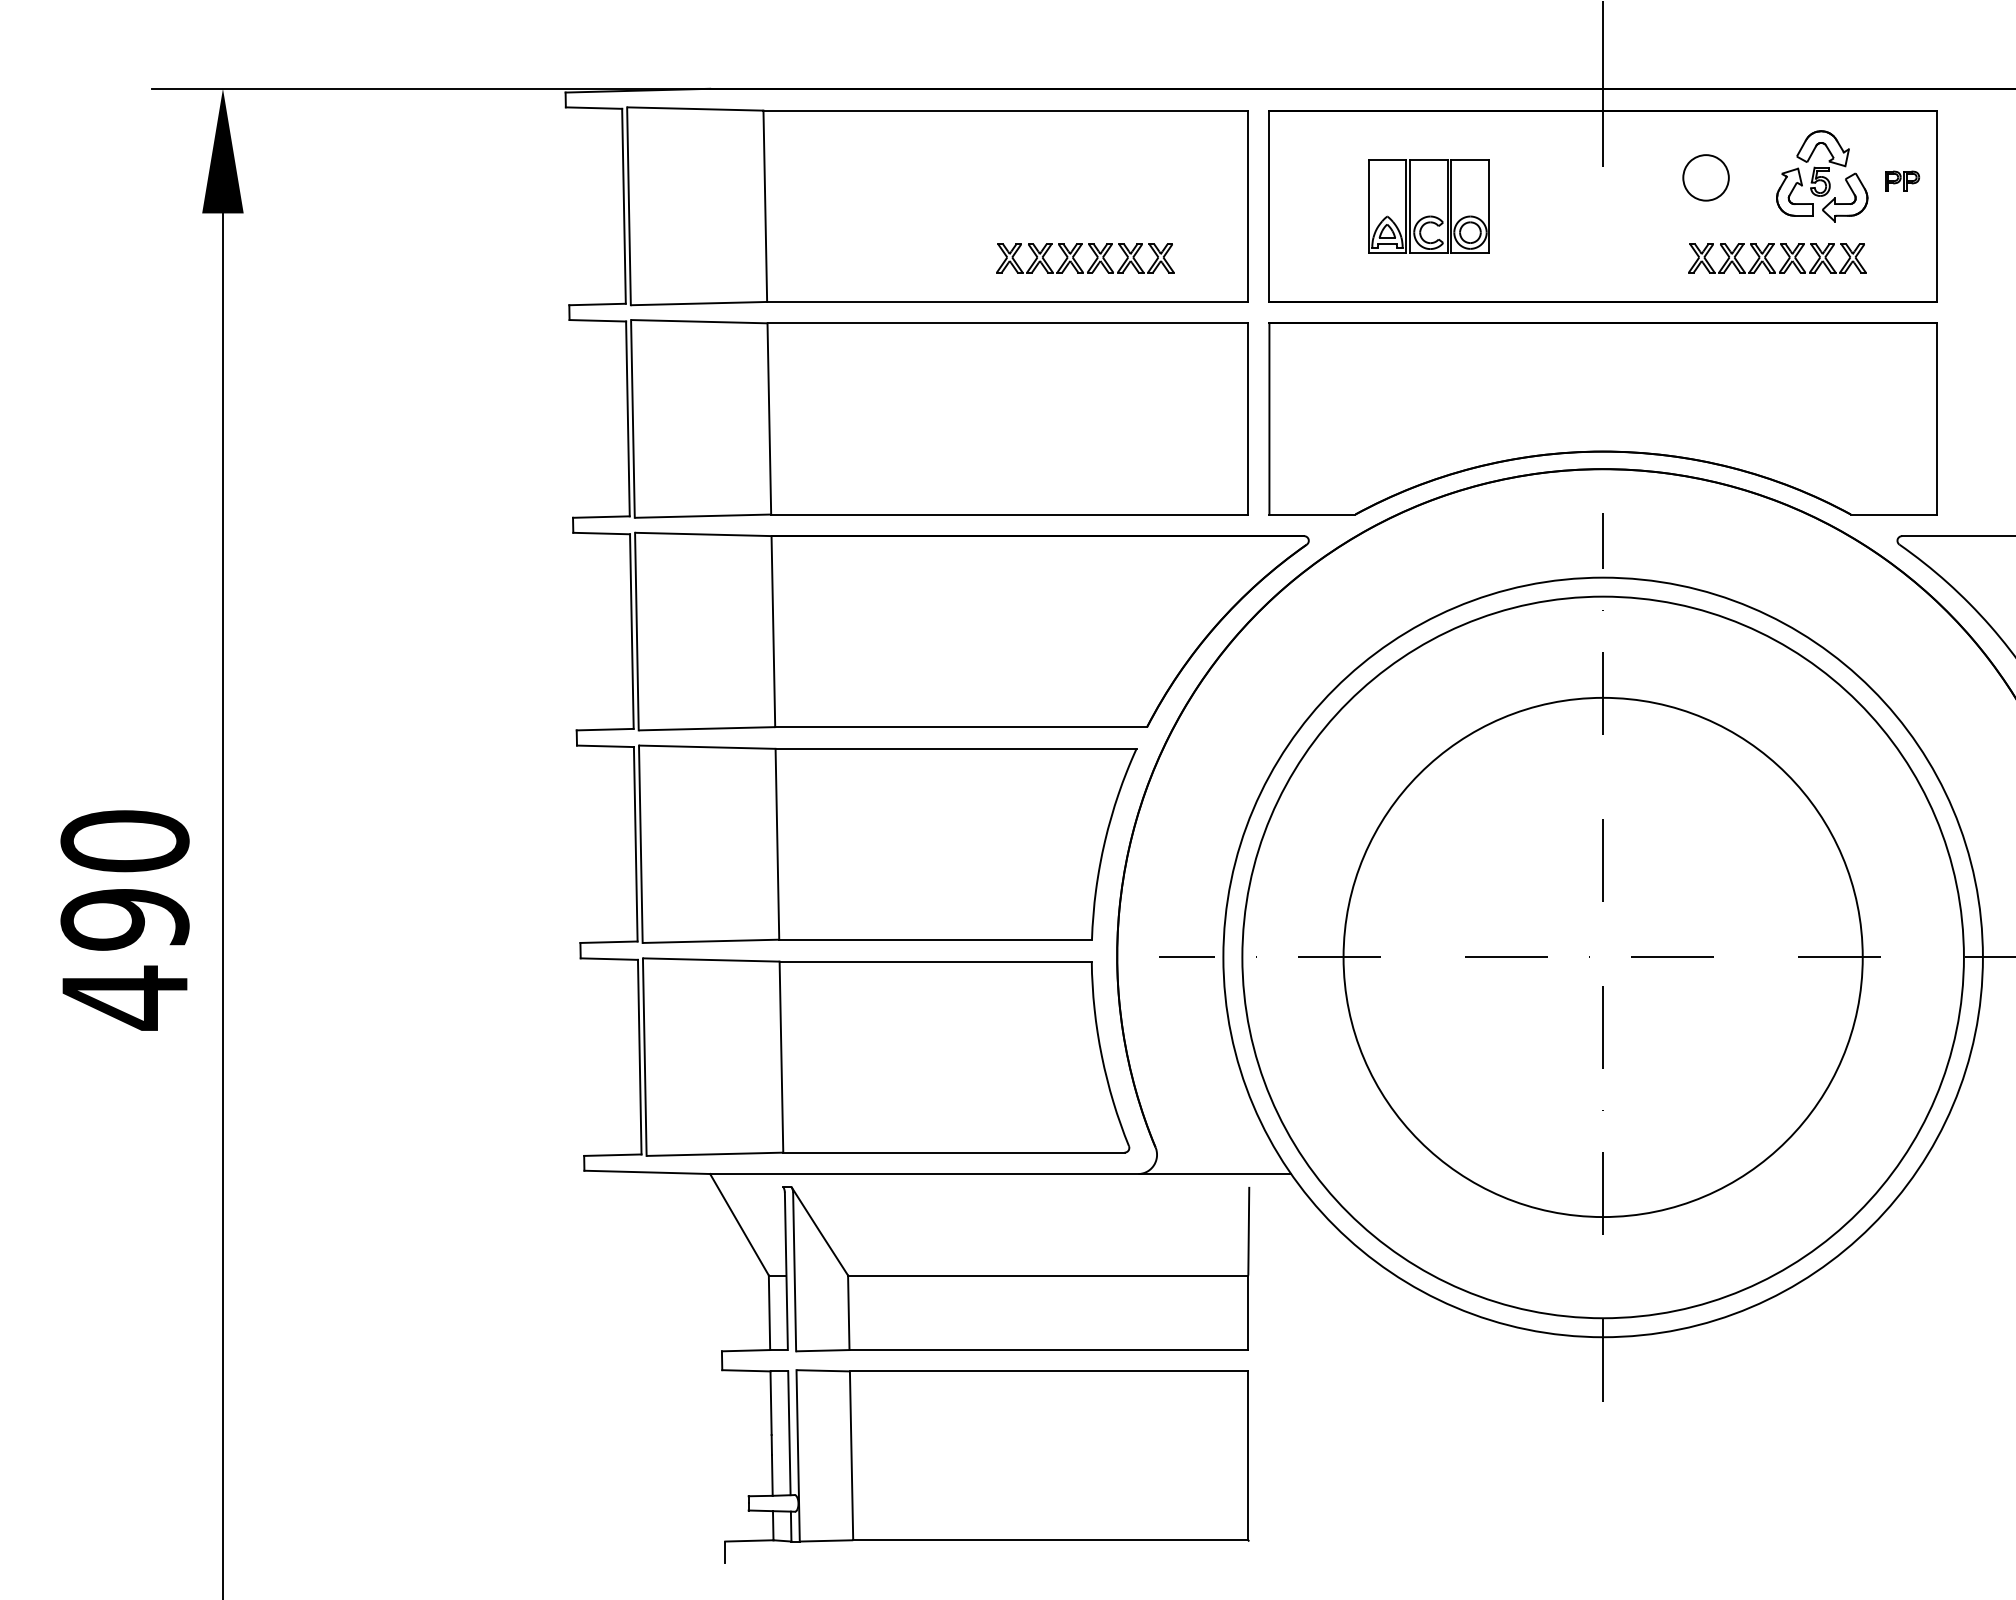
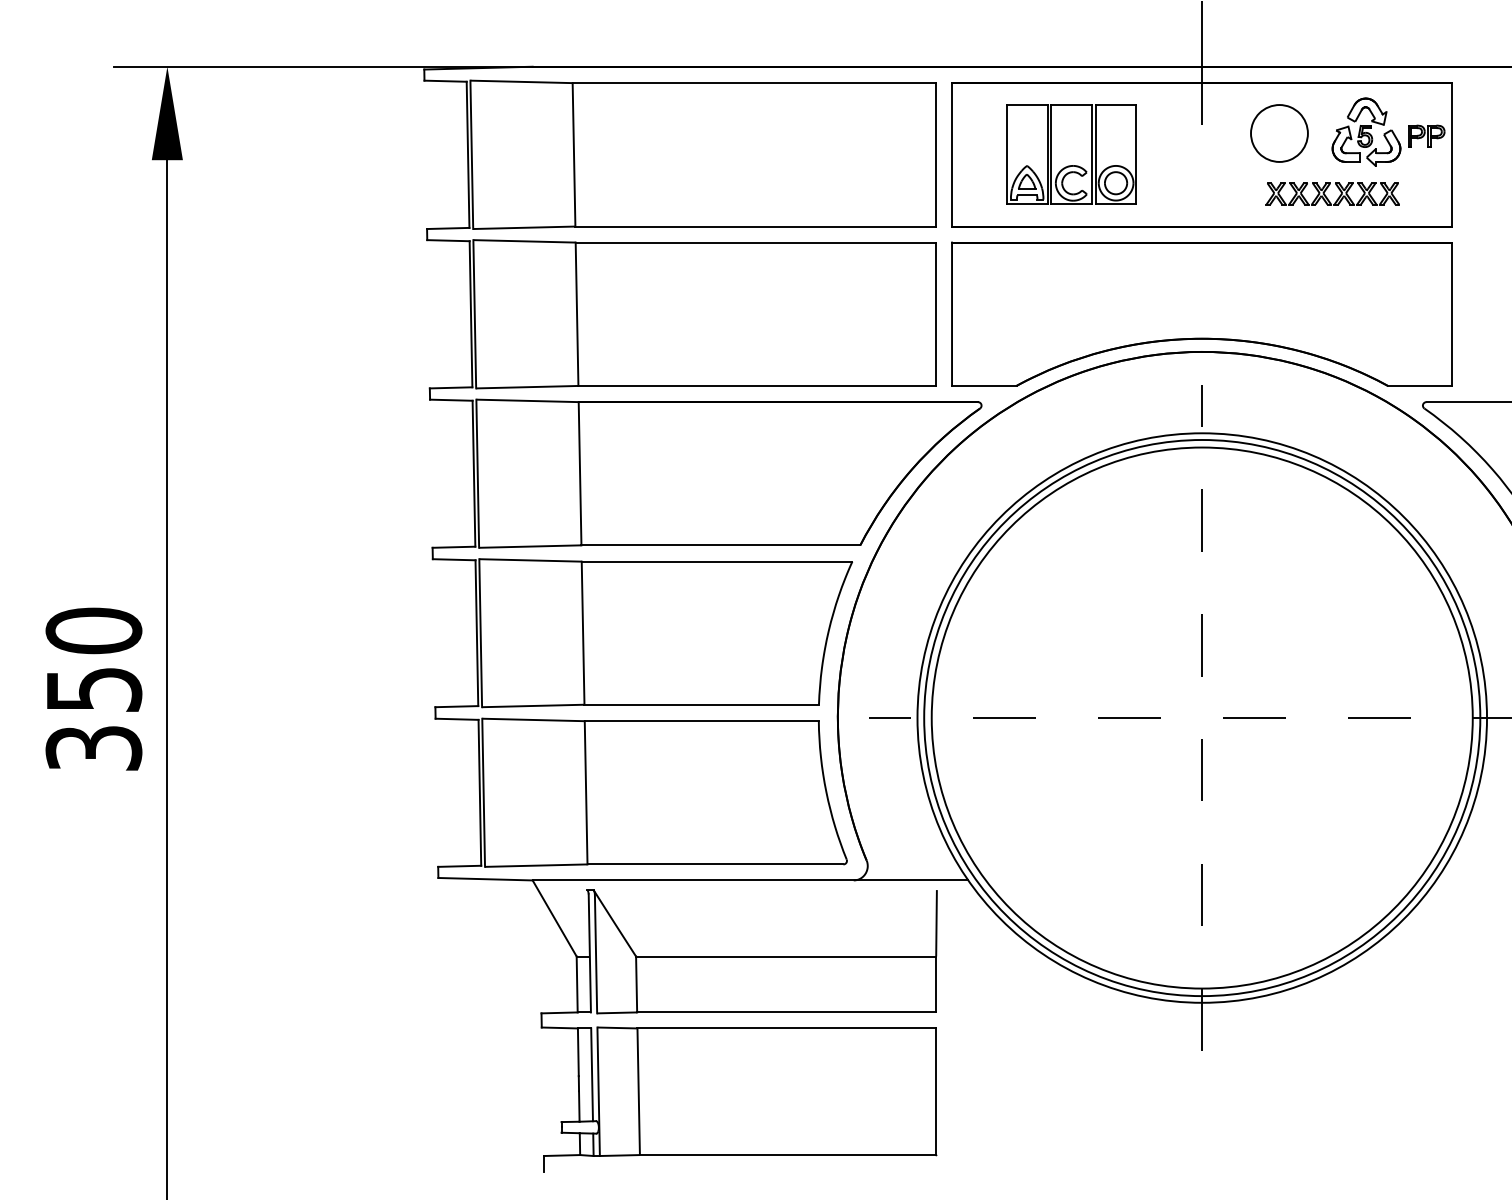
part: (1705, 177) -> (1278, 133), size x1.67
part: (1902, 181) -> (1426, 136), size x1.43
part: (1428, 205) -> (1071, 154), size x1.43
part: (1092, 263) -> (819, 197), removed
circle: (1603, 957) -> (1202, 718), size x1.43
text: (124, 959) -> (93, 719), 490 -> 350

